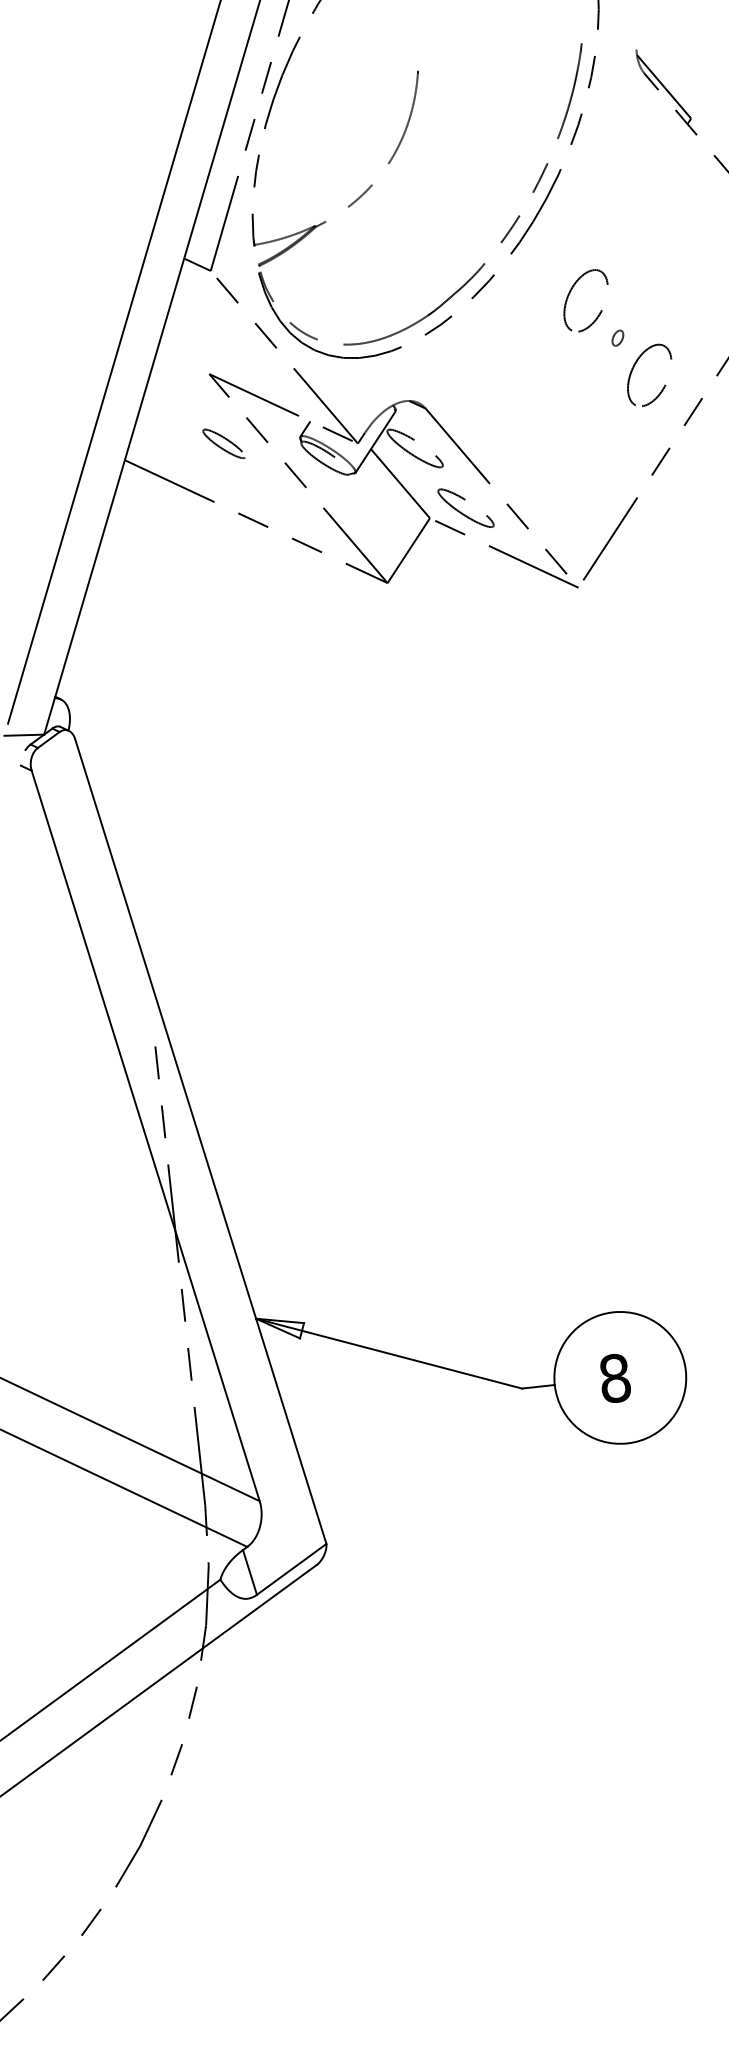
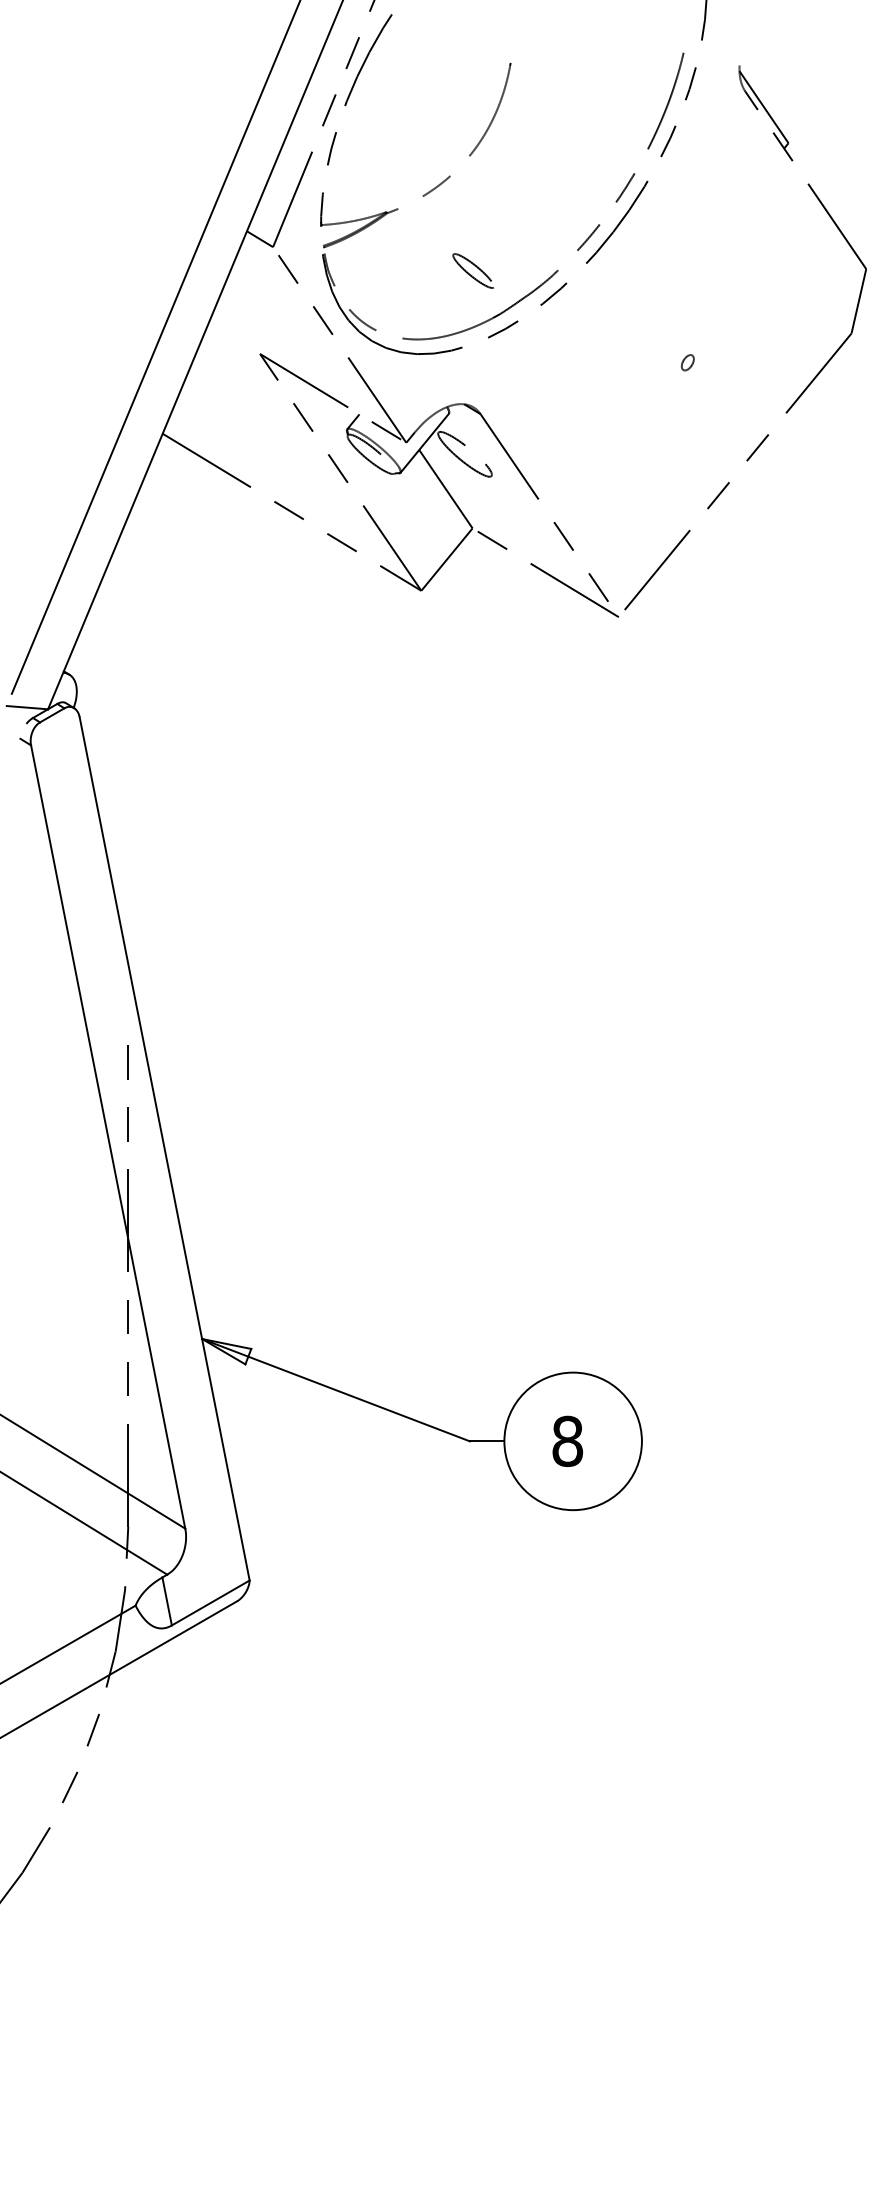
part: (570, 293) -> (643, 311), removed
part: (634, 367) -> (701, 395), removed
part: (224, 443) -> (473, 270), moved
part: (465, 507) -> (510, 521), removed

